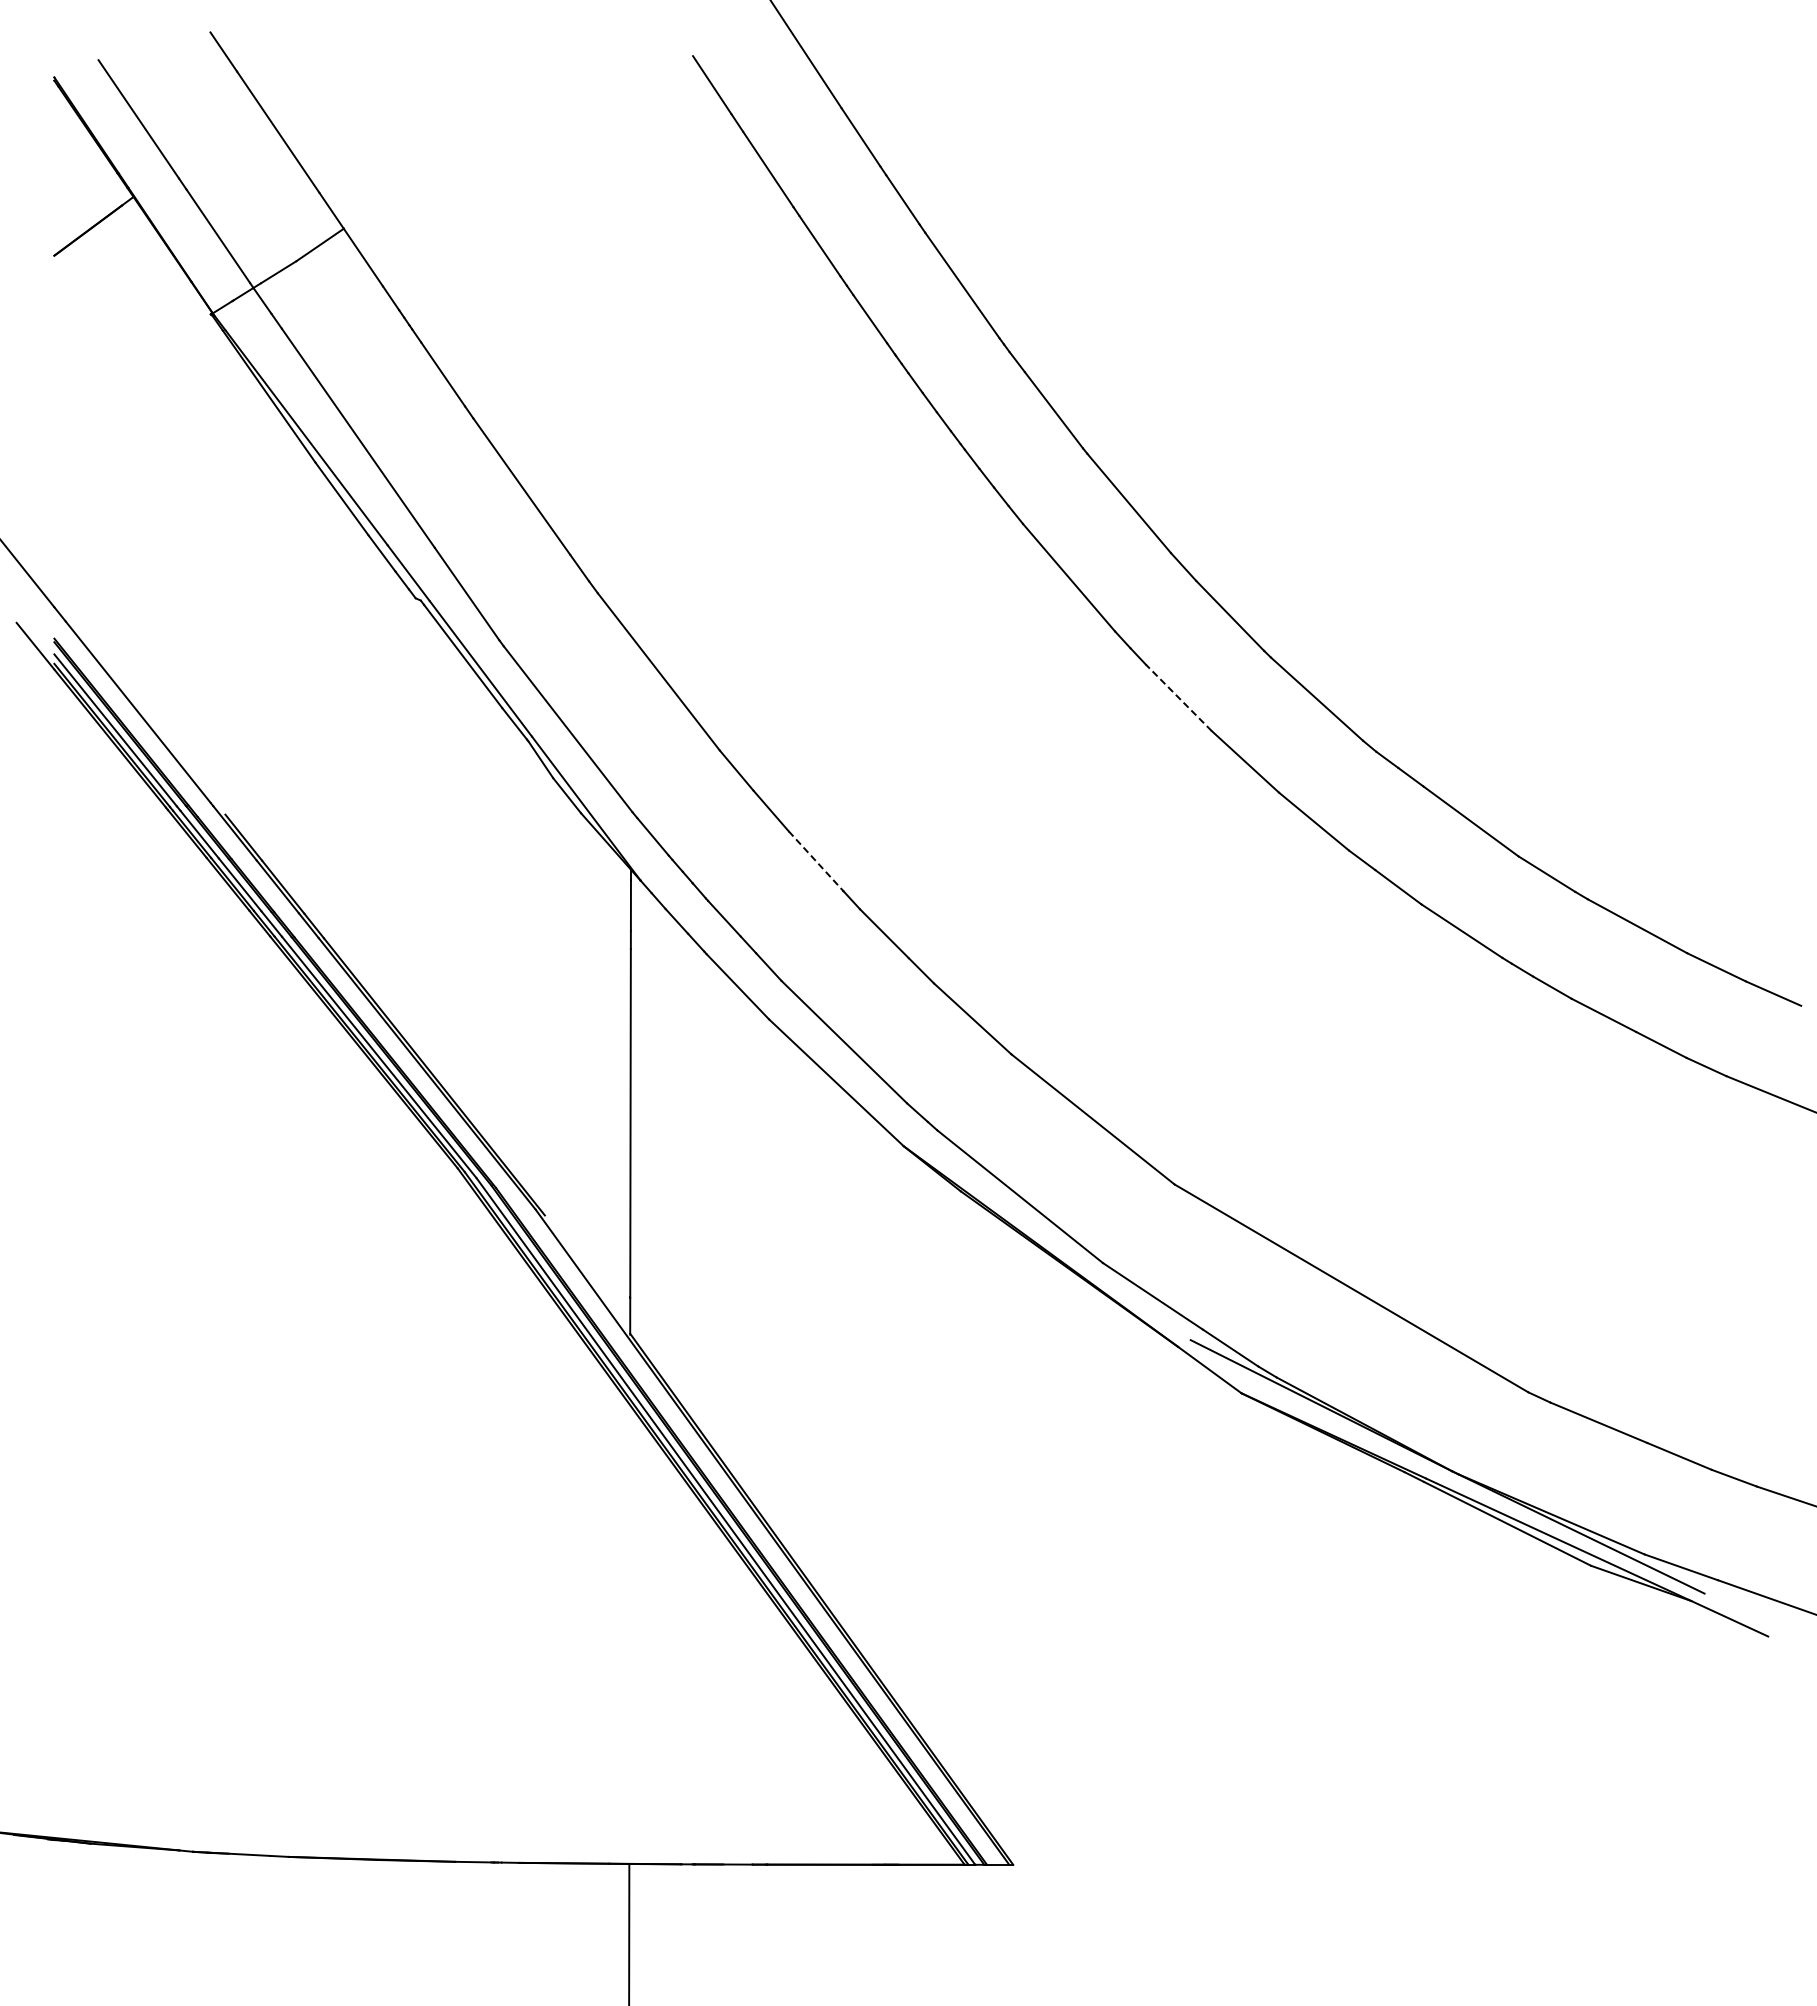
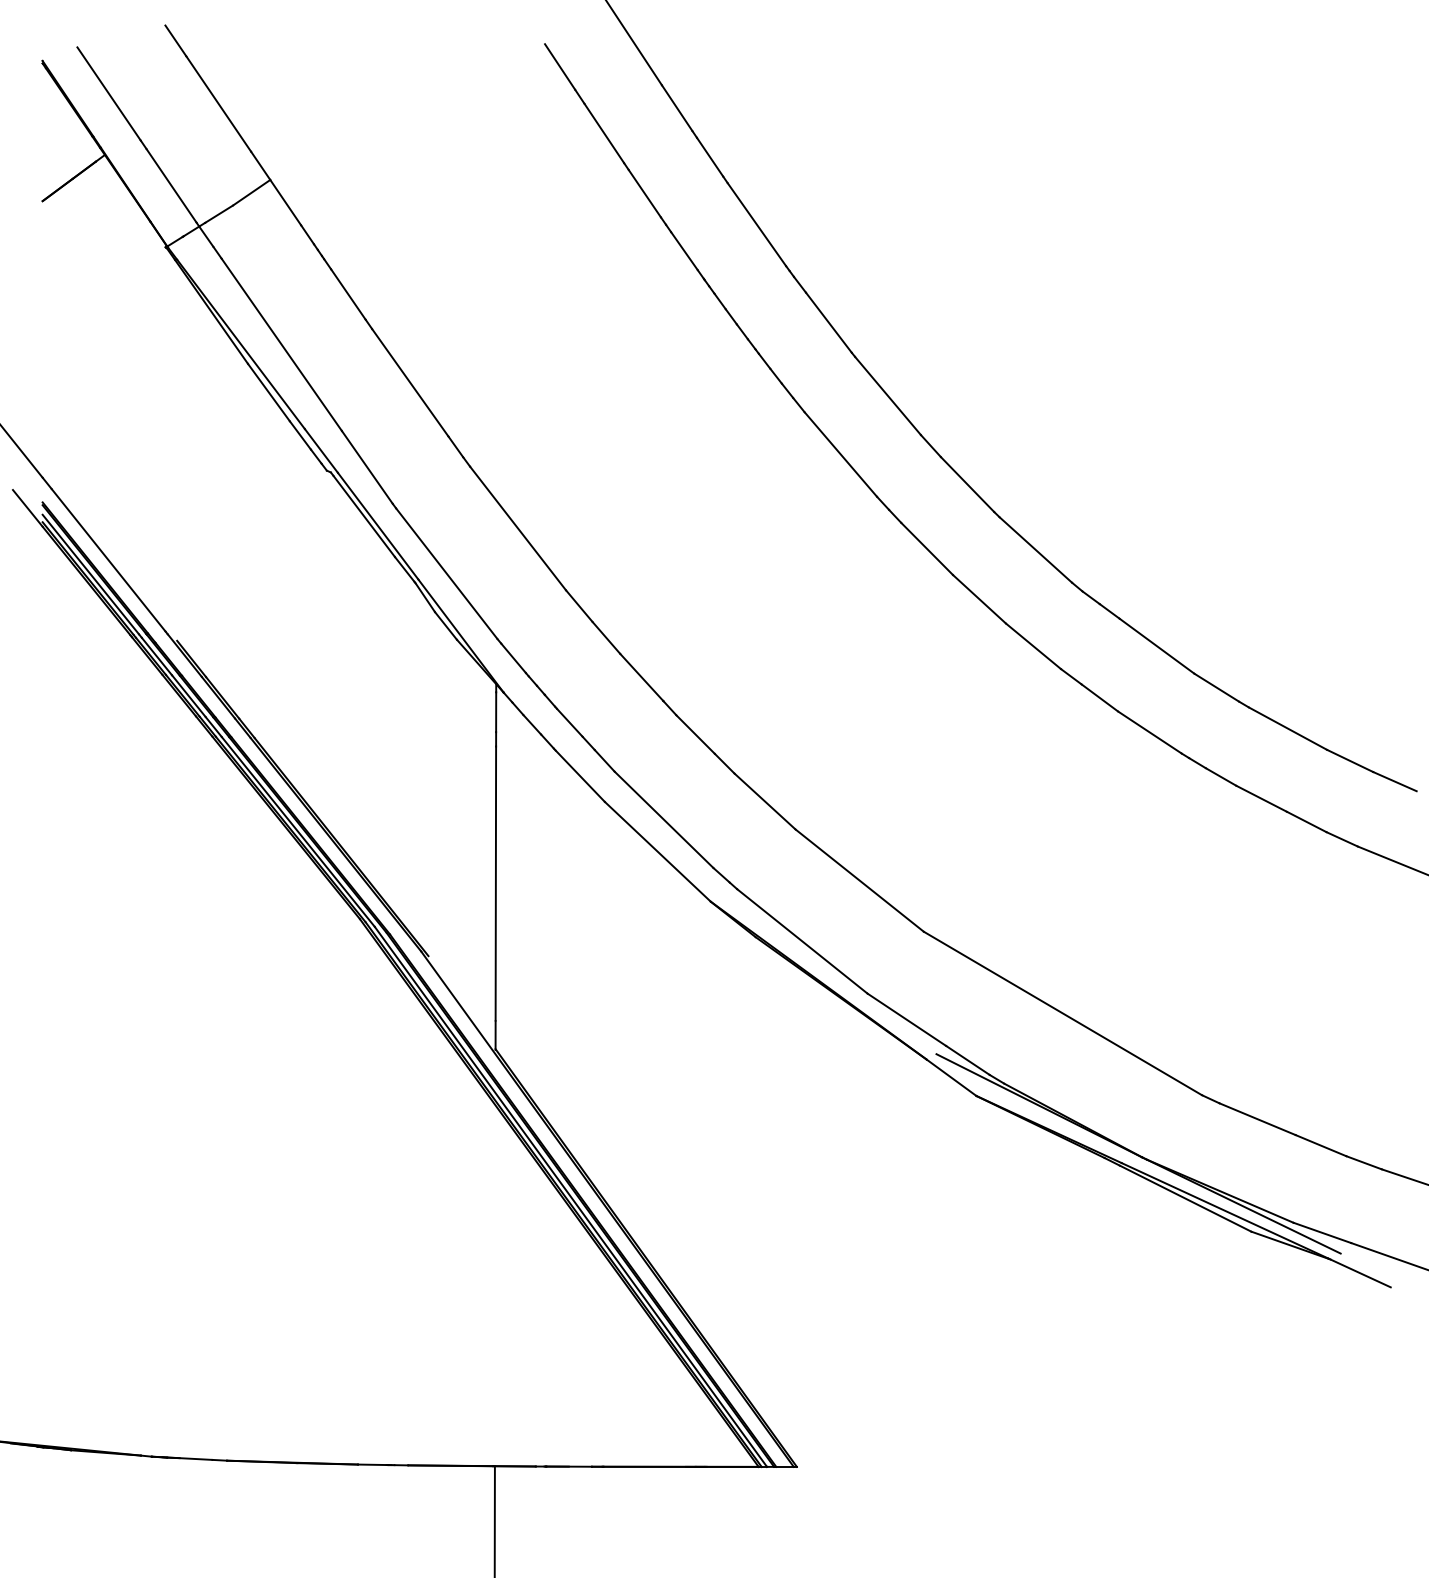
line: (1178, 697) -> (926, 548), dashed -> solid
line: (816, 861) -> (642, 677), dashed -> solid

